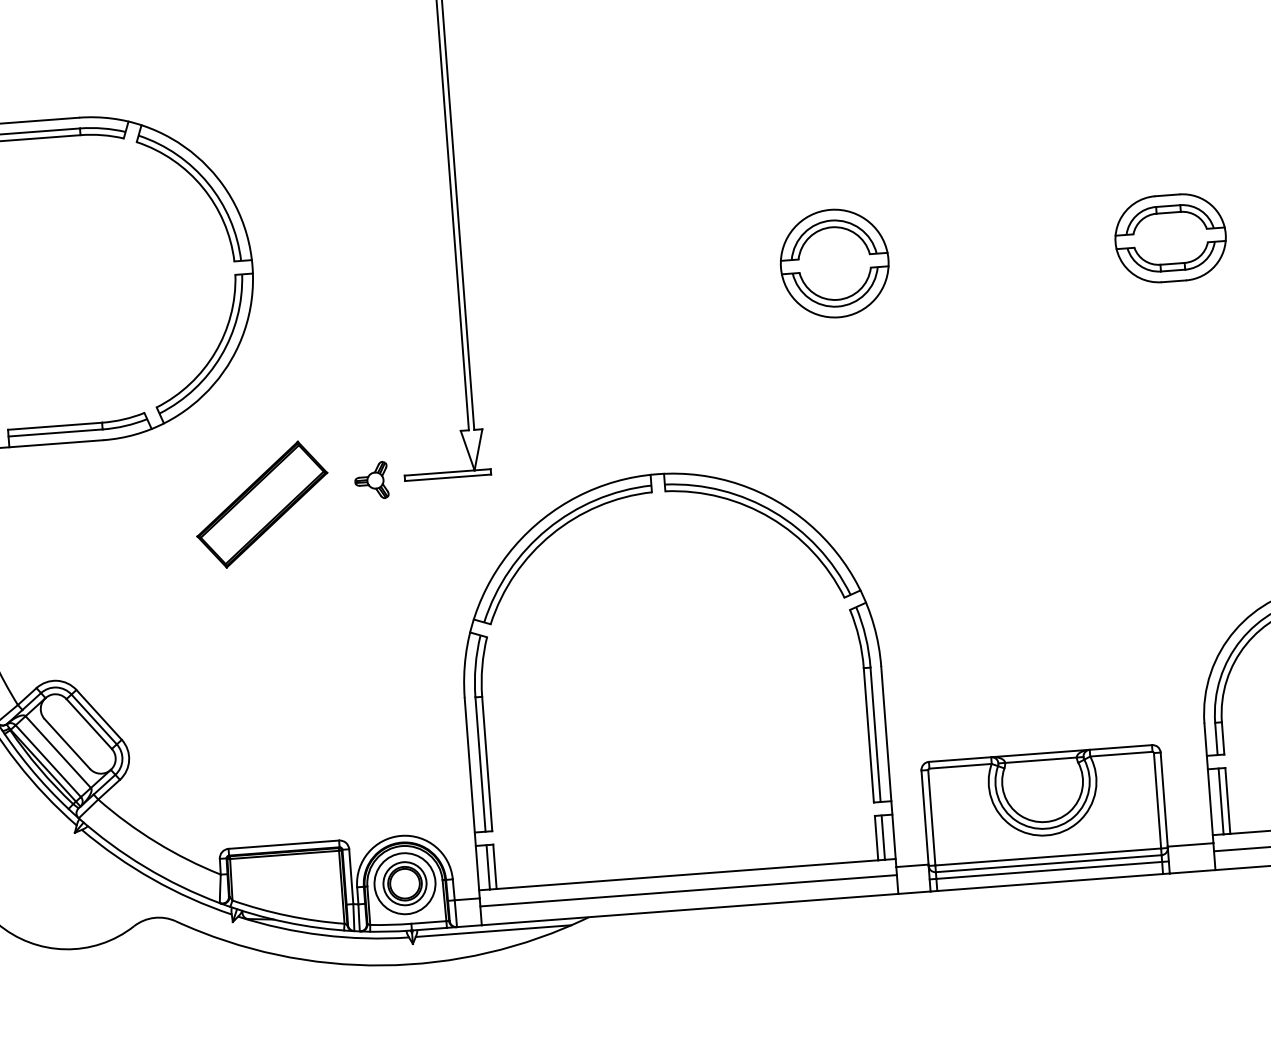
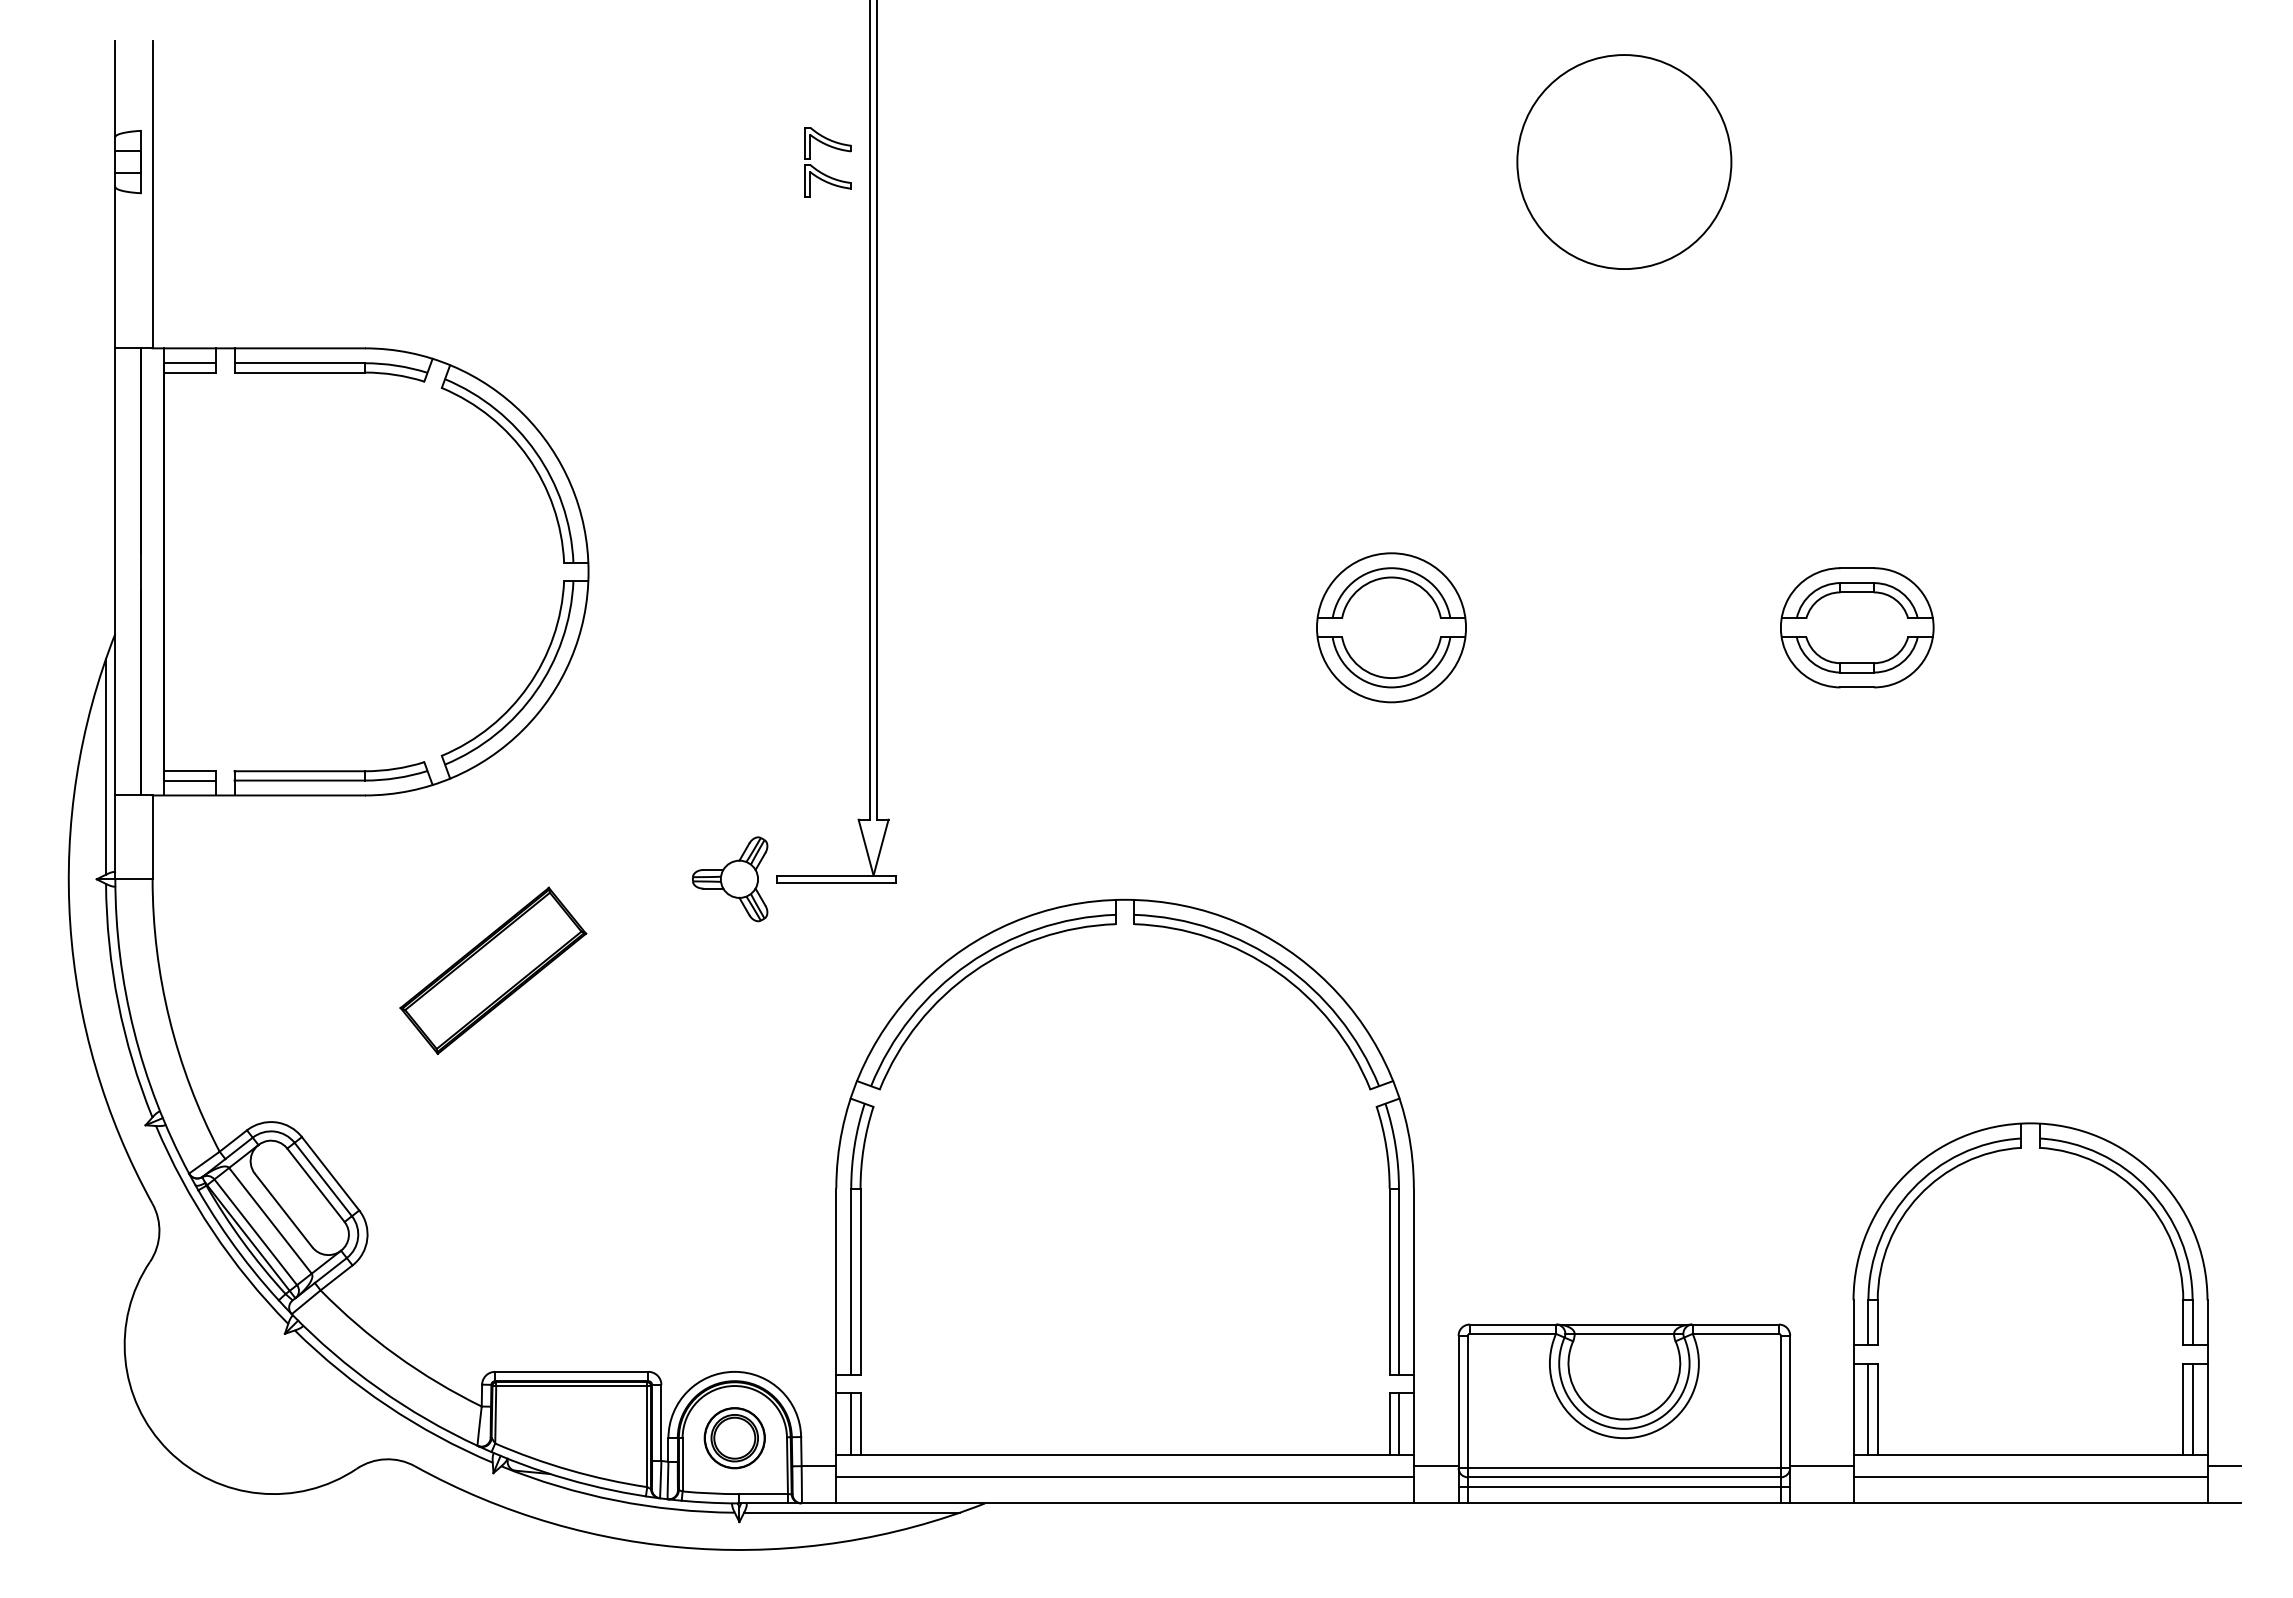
part: (371, 480) -> (730, 879), size x1.67
part: (262, 504) -> (493, 970), moved
circle: (404, 883) -> (734, 1438), size x0.71

